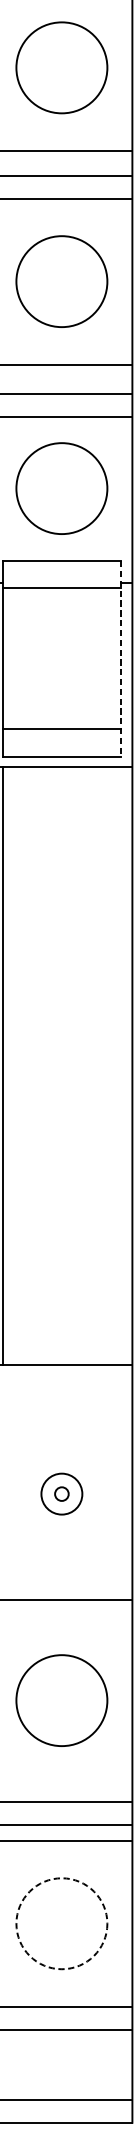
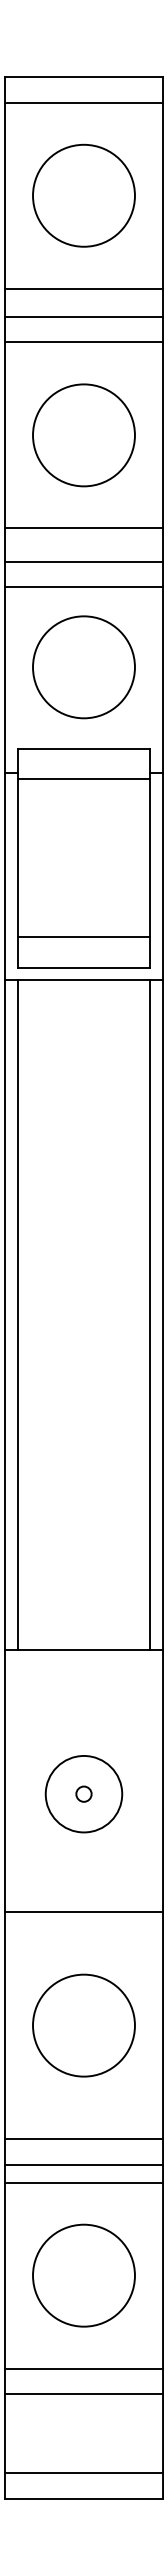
line: (121, 659) -> (150, 858), dashed -> solid
line: (121, 1066) -> (150, 1314), added
circle: (61, 1493) -> (83, 1793), size x1.67
circle: (61, 1923) -> (83, 2275), dashed -> solid

